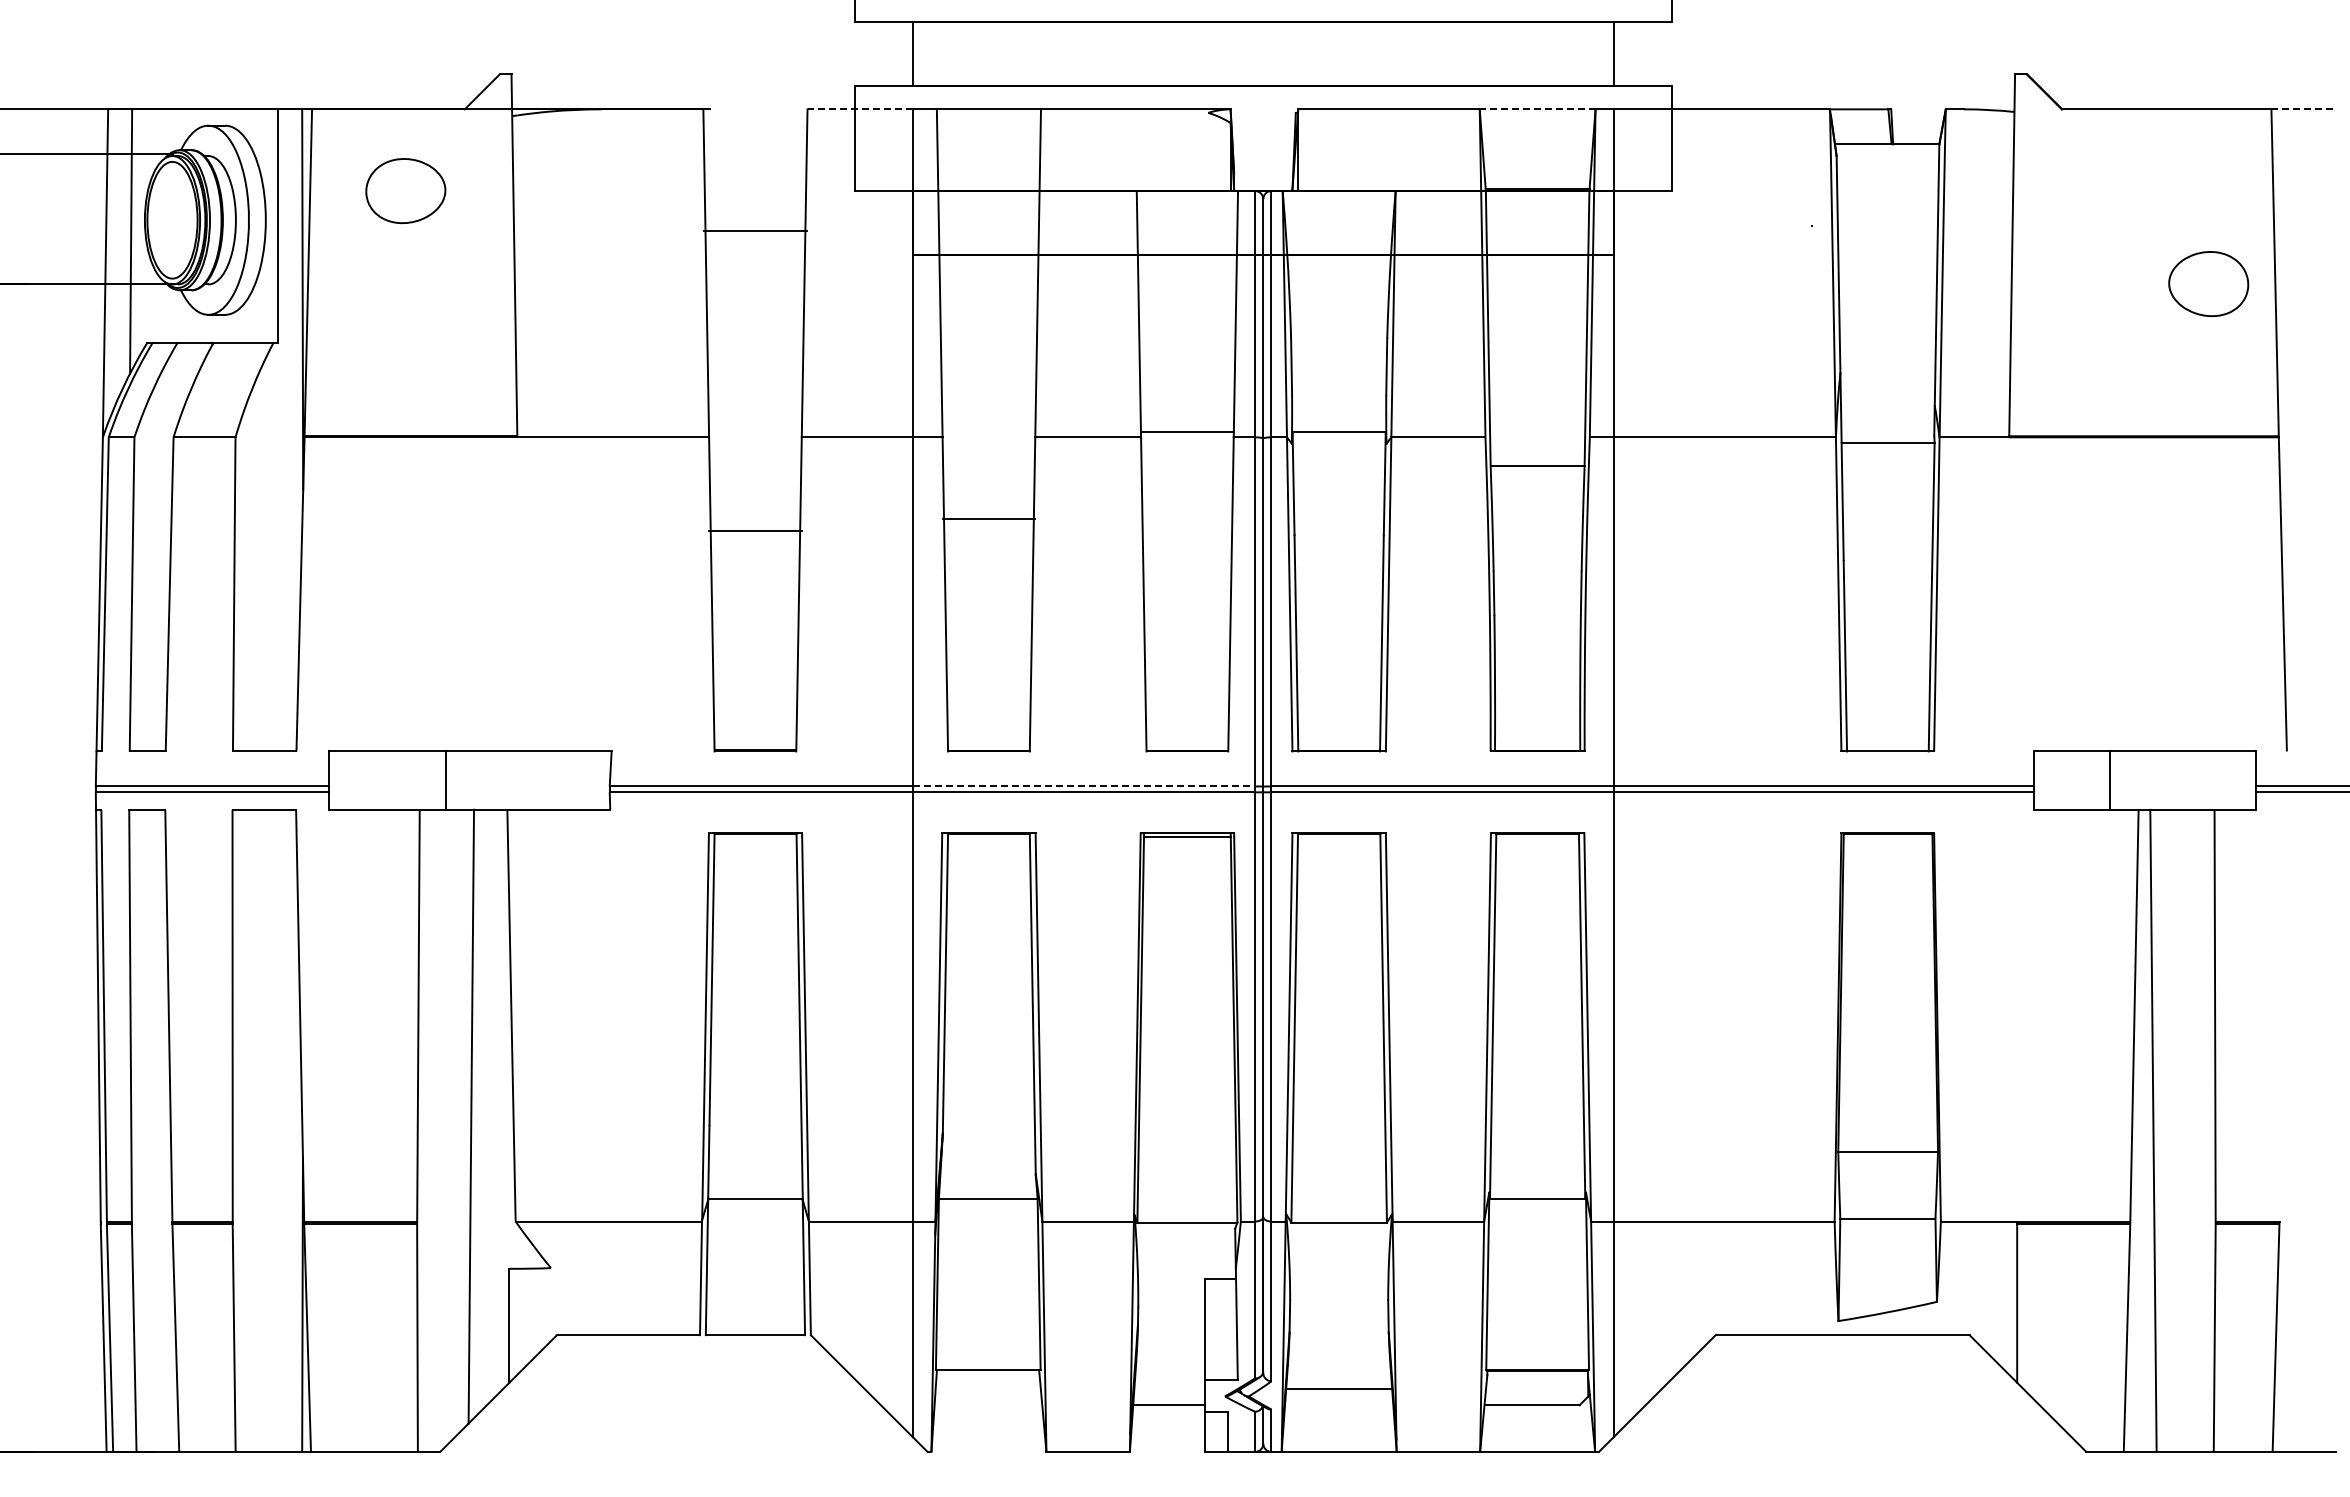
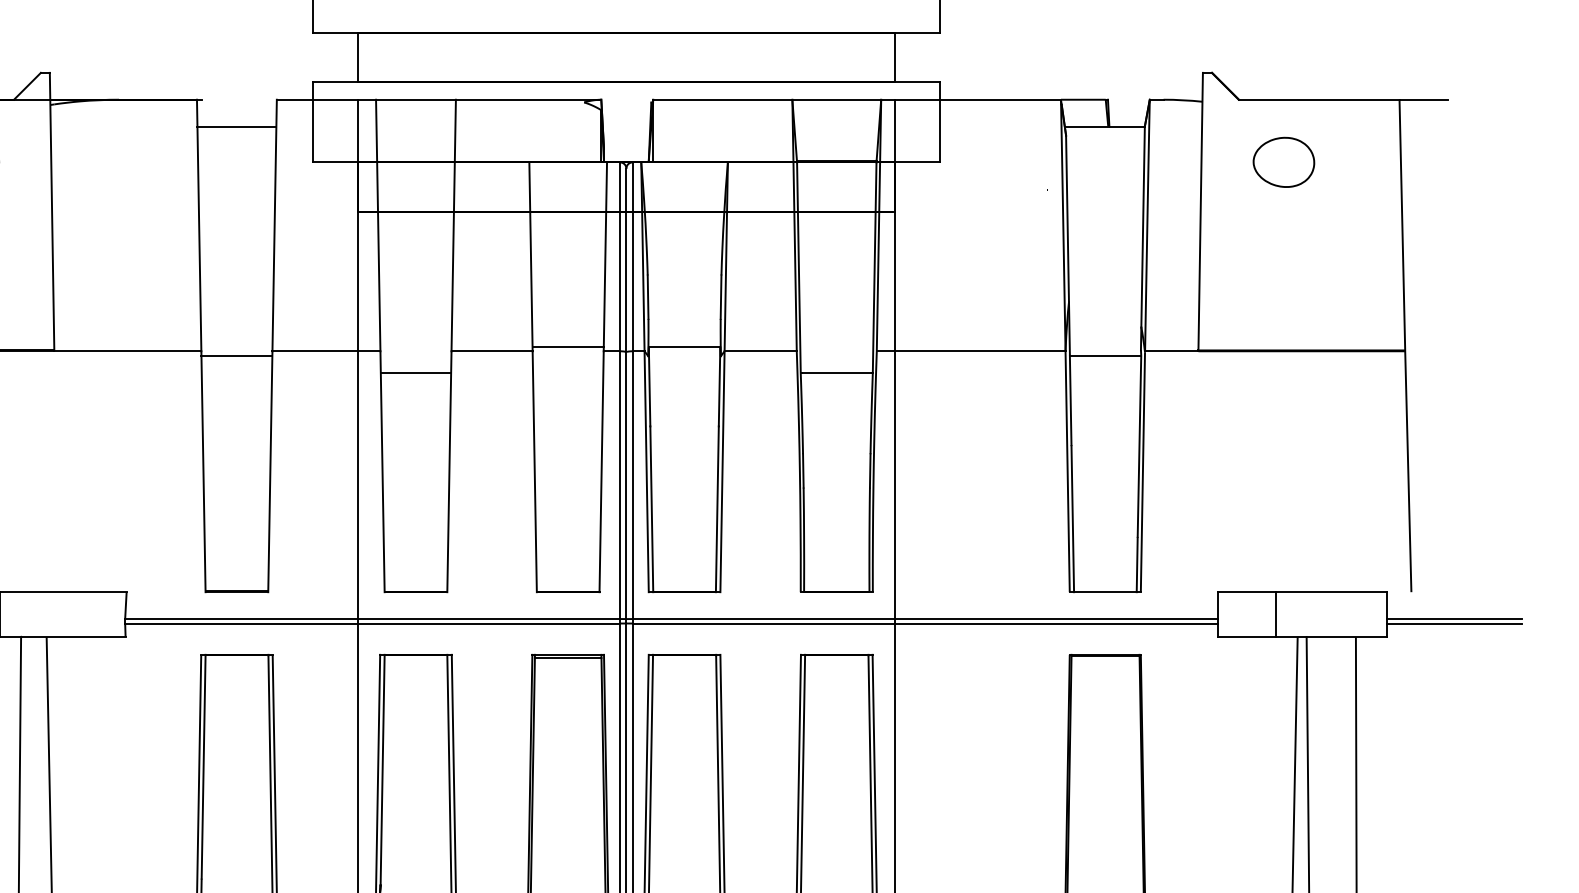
line: (860, 109) -> (317, 99), dashed -> solid
line: (1537, 109) -> (836, 99), dashed -> solid
line: (2303, 109) -> (1424, 99), dashed -> solid
line: (754, 231) -> (236, 126), moved
part: (2208, 283) -> (1283, 161), moved
line: (988, 519) -> (415, 373), moved
line: (755, 531) -> (236, 356), moved
line: (1084, 786) -> (489, 619), dashed -> solid

